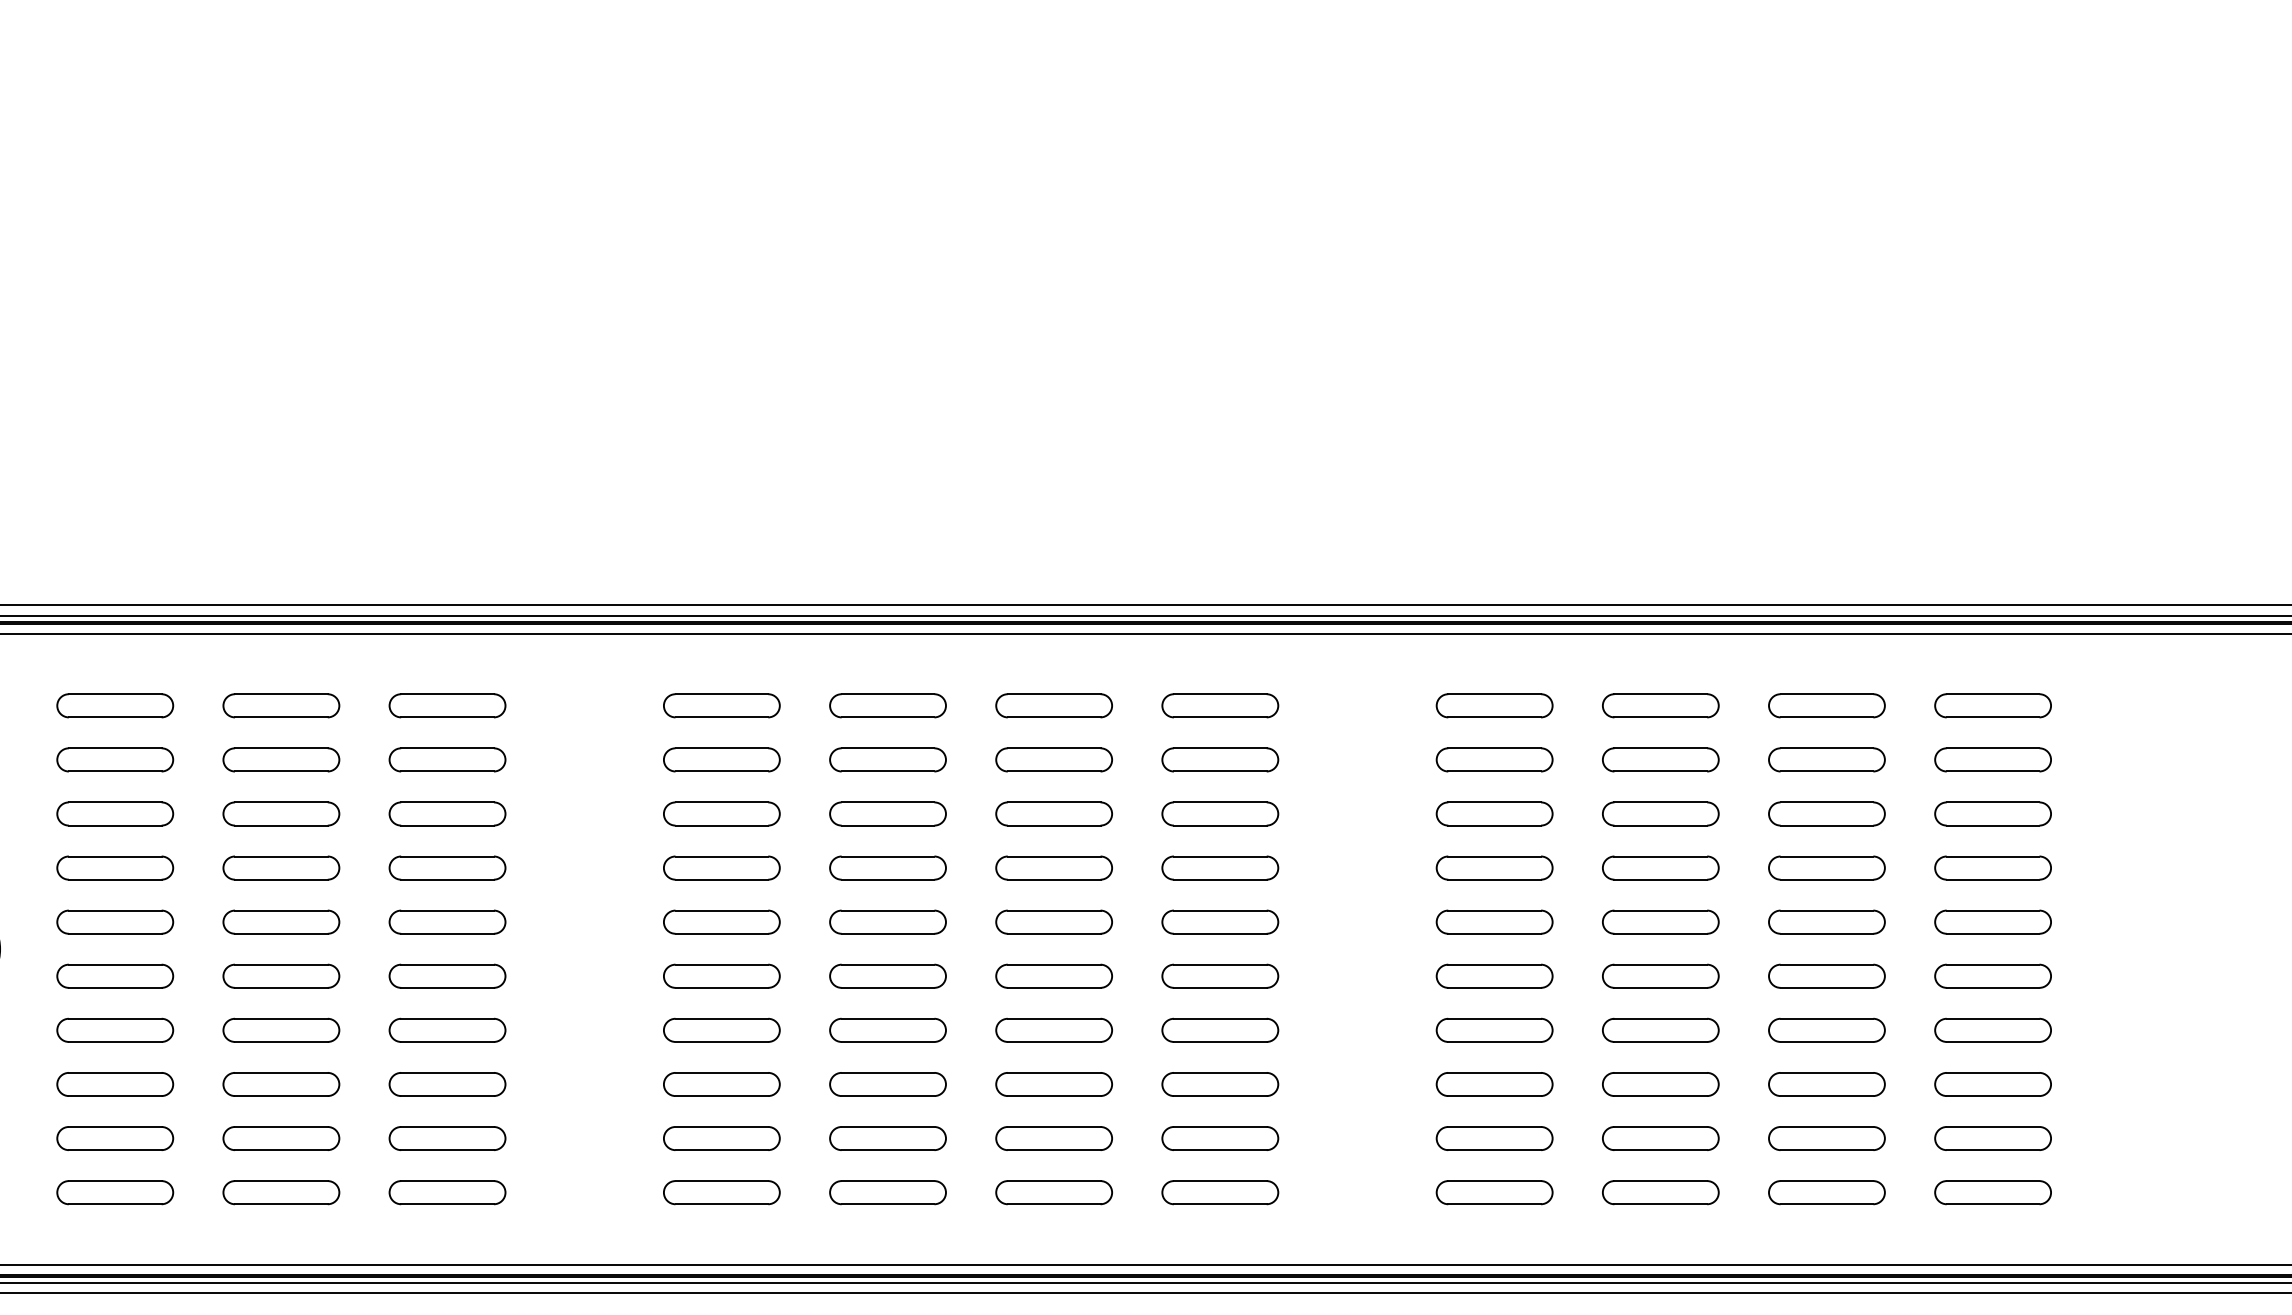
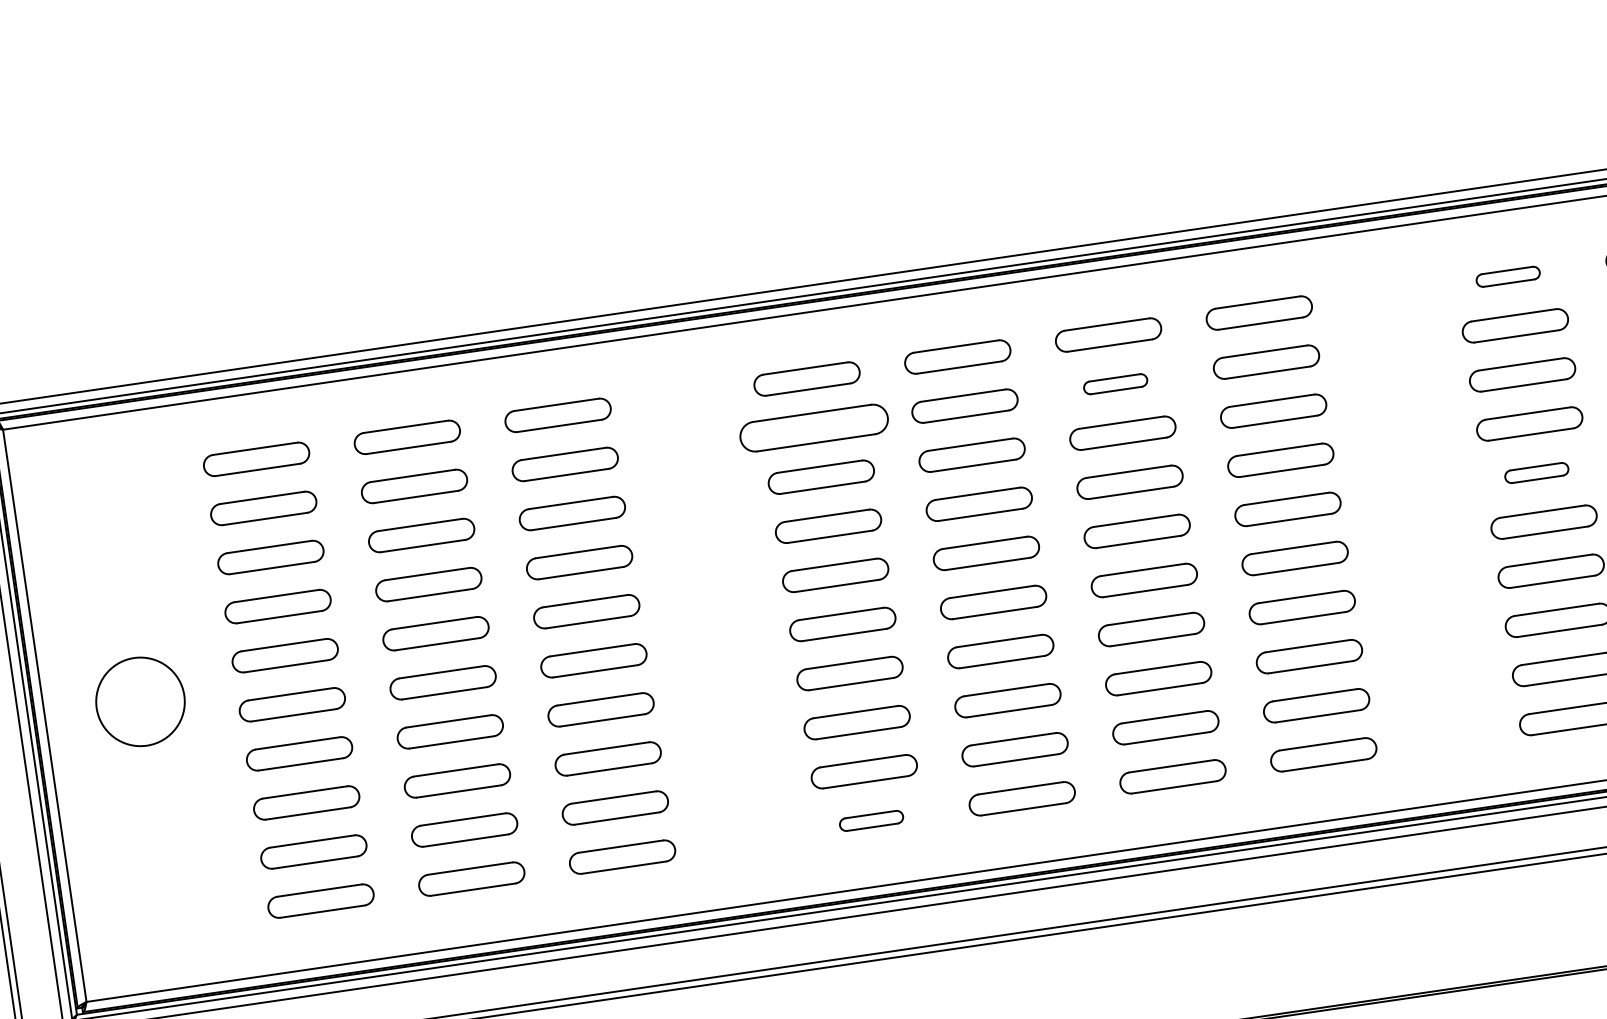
part: (1494, 705) -> (1508, 276), size x0.6
part: (721, 759) -> (813, 427), size x1.4
part: (1053, 759) -> (1115, 383), size x0.6
part: (1494, 921) -> (1536, 472), size x0.6
part: (721, 1192) -> (871, 820), size x0.6

